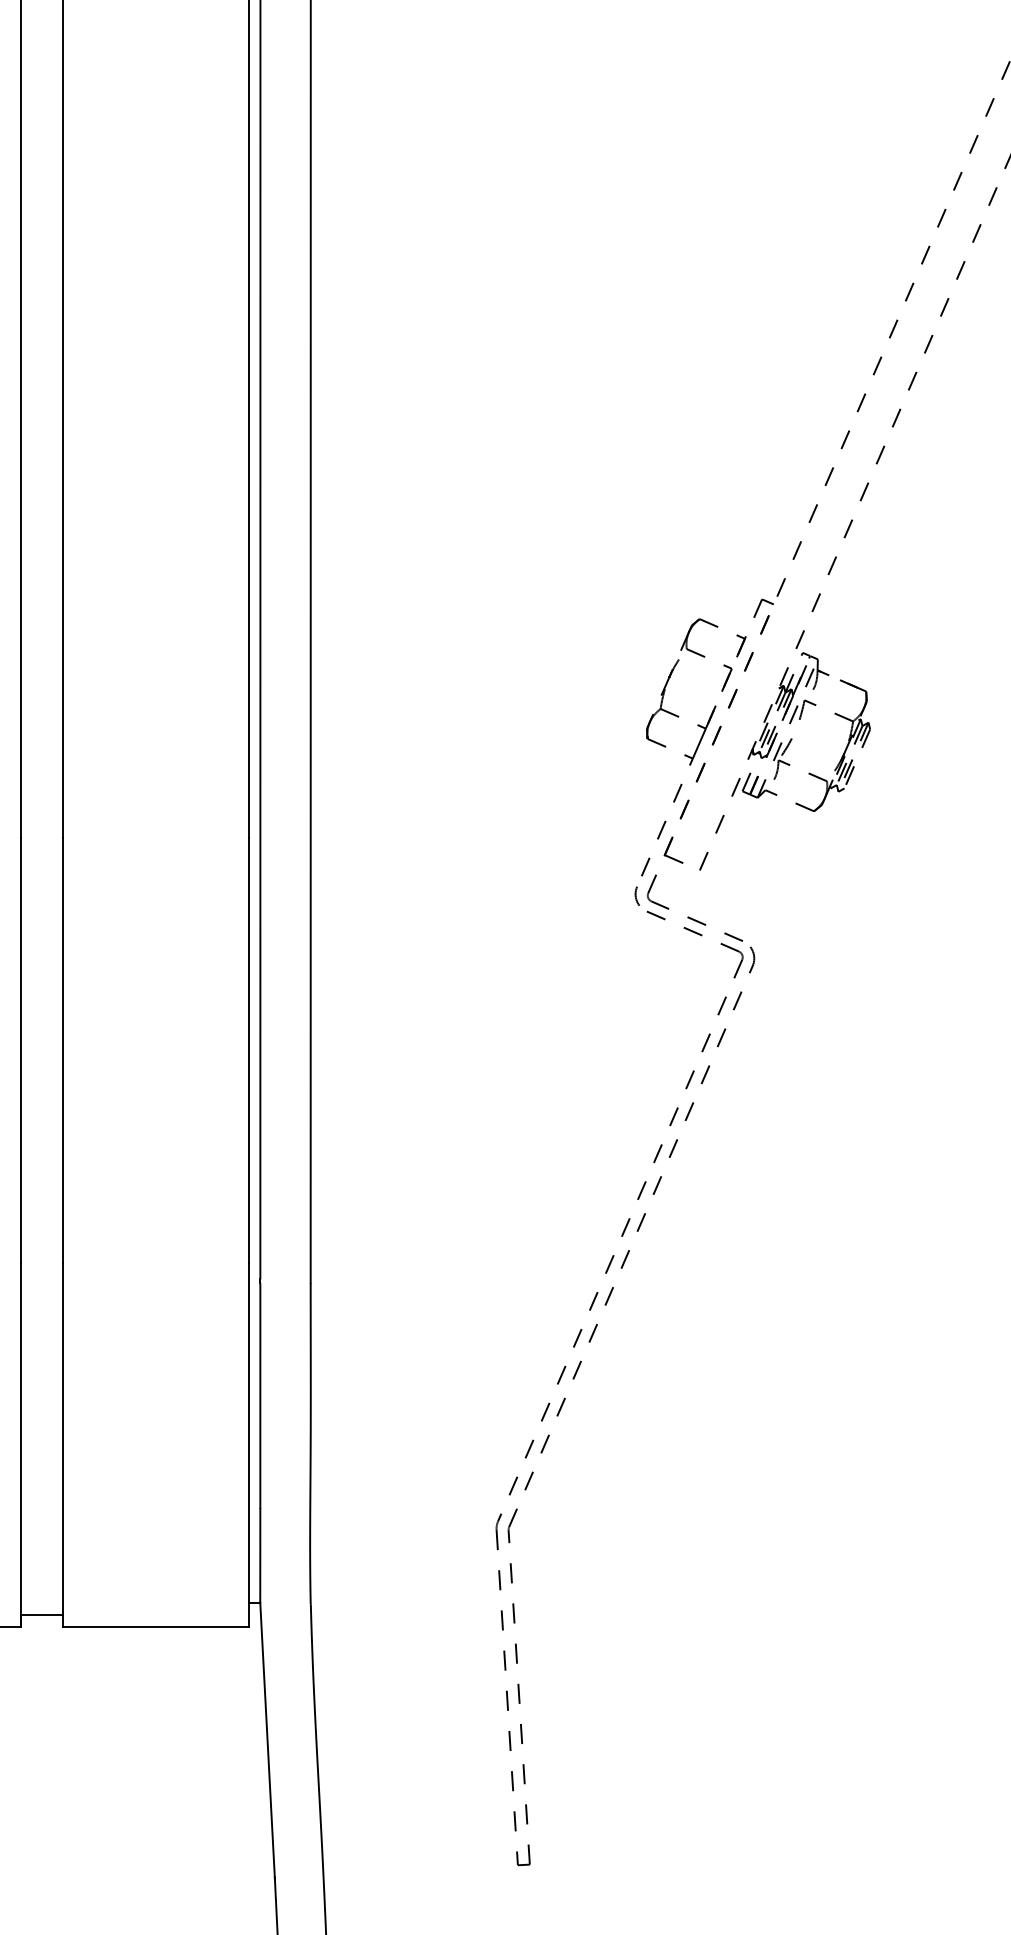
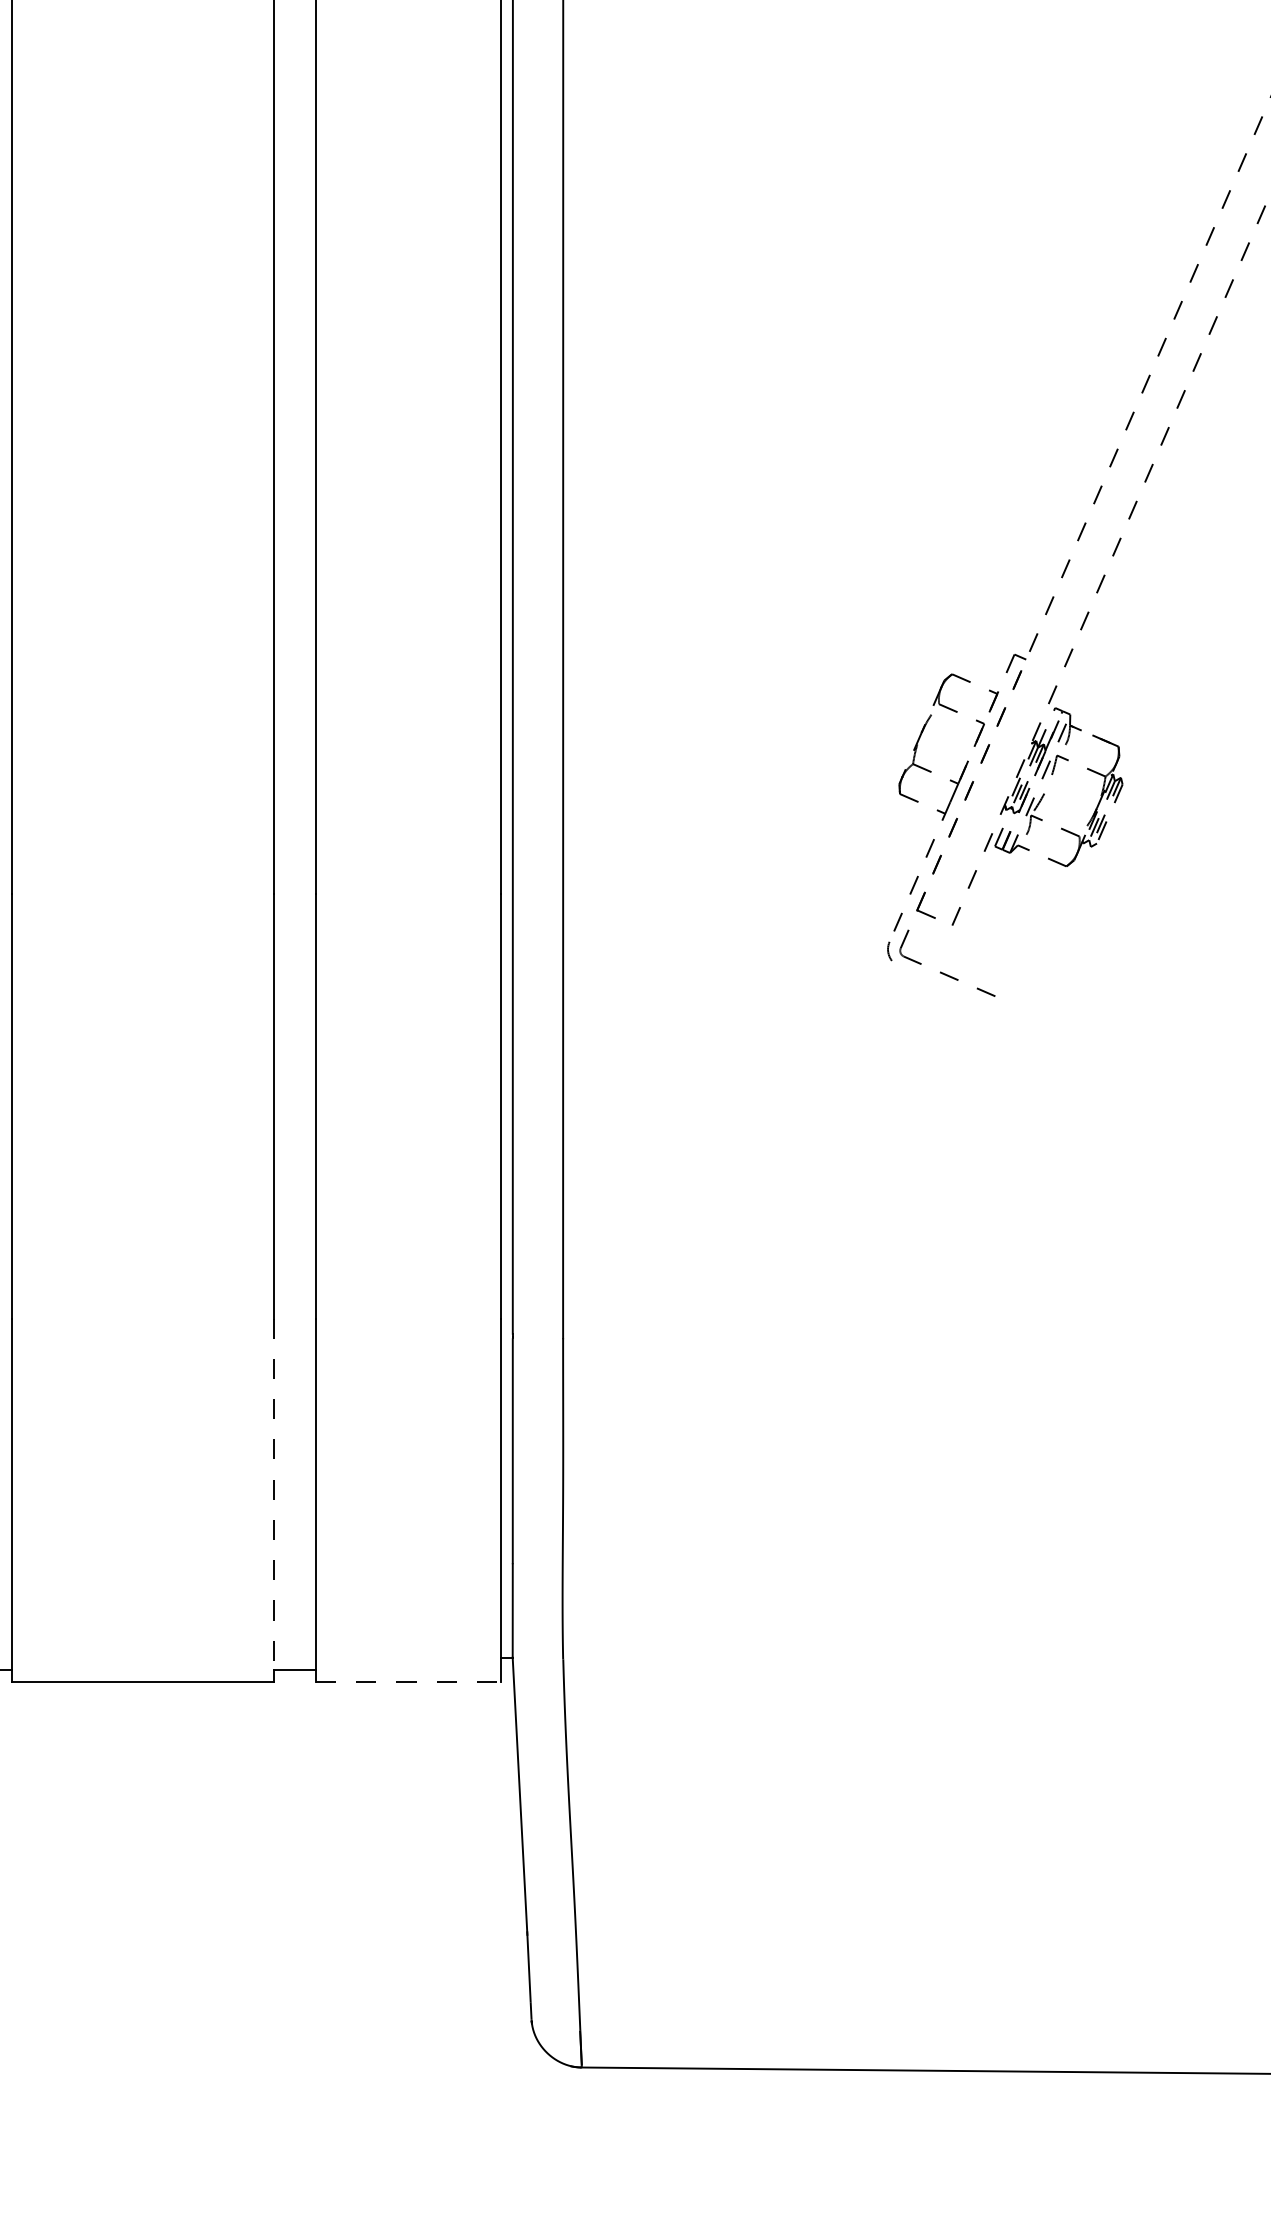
part: (579, 1369) -> (831, 1424), removed
line: (21, 1445) -> (273, 1500), solid -> dashed
line: (156, 1626) -> (408, 1681), solid -> dashed

